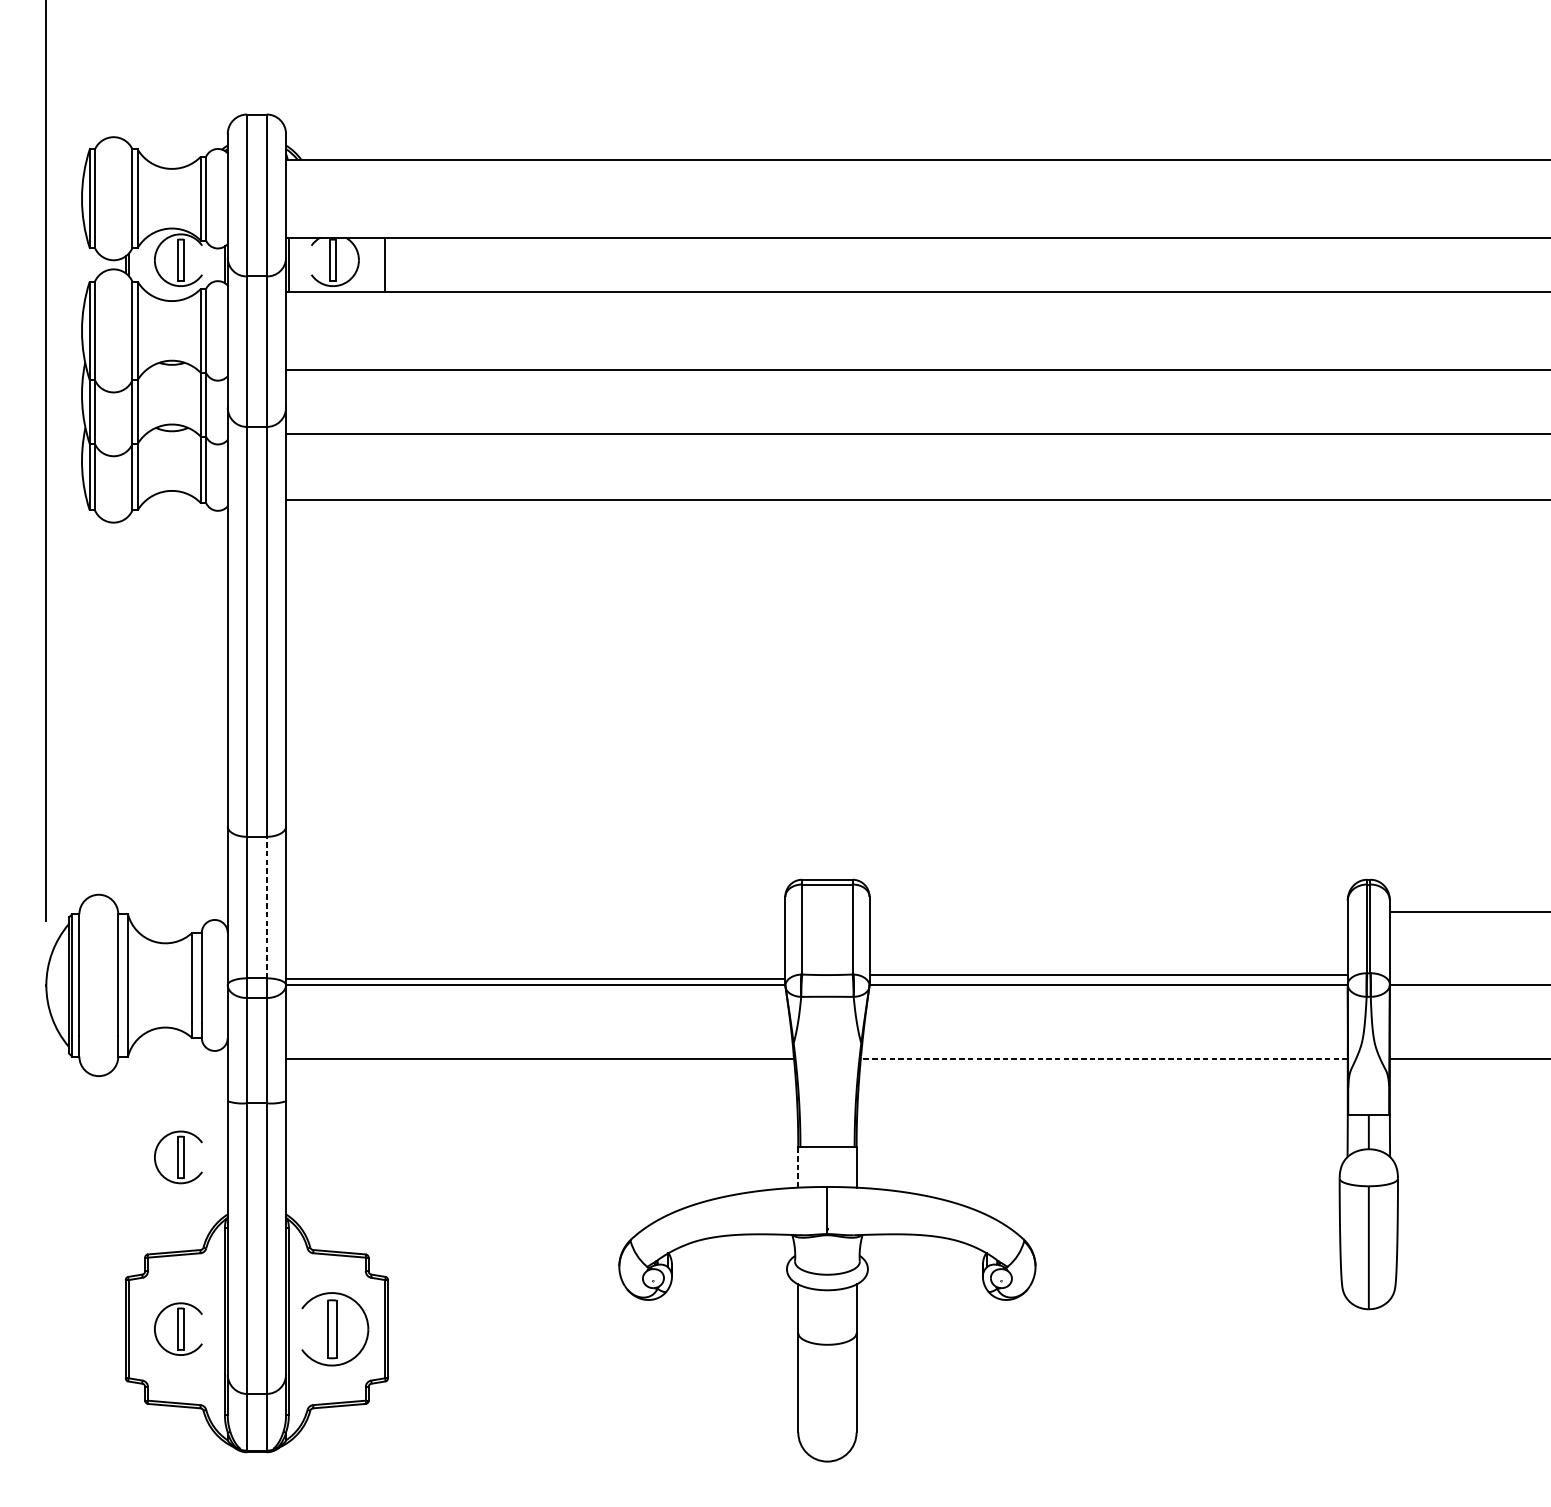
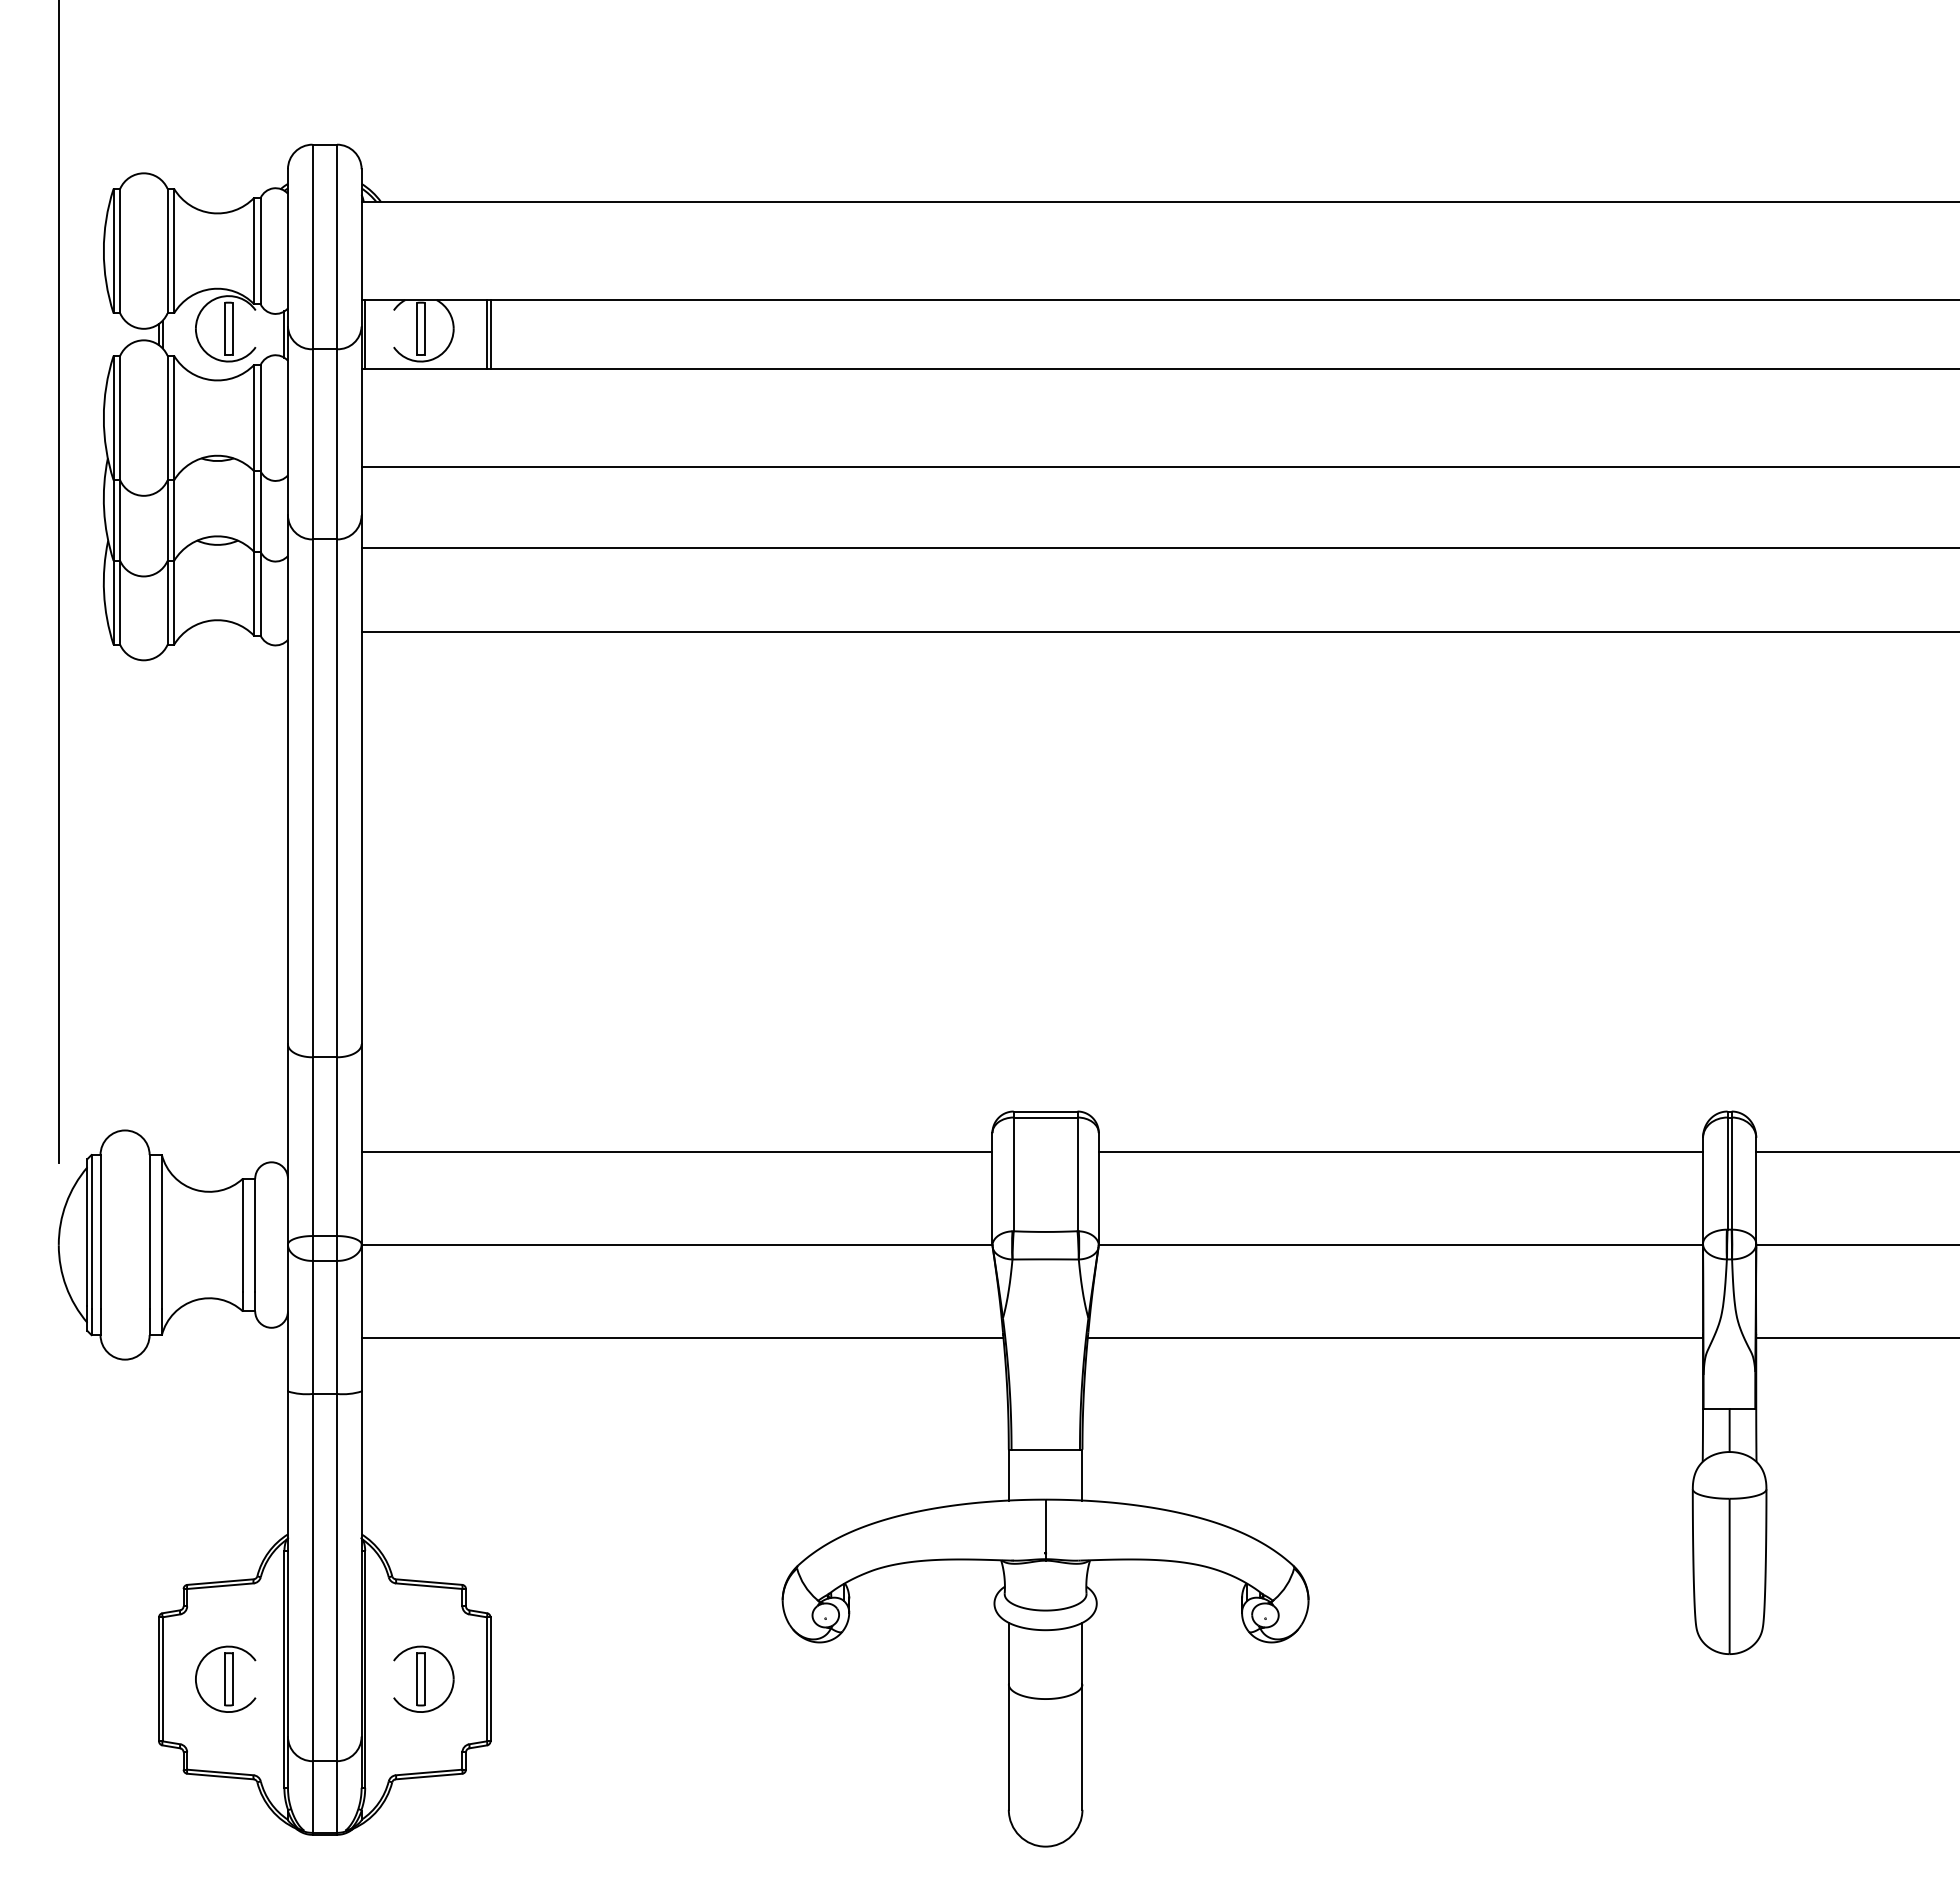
line: (388, 264) -> (490, 334), added
line: (266, 907) -> (337, 1146), dashed -> solid
line: (1108, 975) -> (1400, 1152), moved
line: (535, 978) -> (676, 1152), moved
line: (1104, 1058) -> (1395, 1337), dashed -> solid
part: (178, 1156) -> (225, 1461), removed
line: (798, 1167) -> (1008, 1475), dashed -> solid
part: (335, 1328) -> (423, 1678), size x0.71

